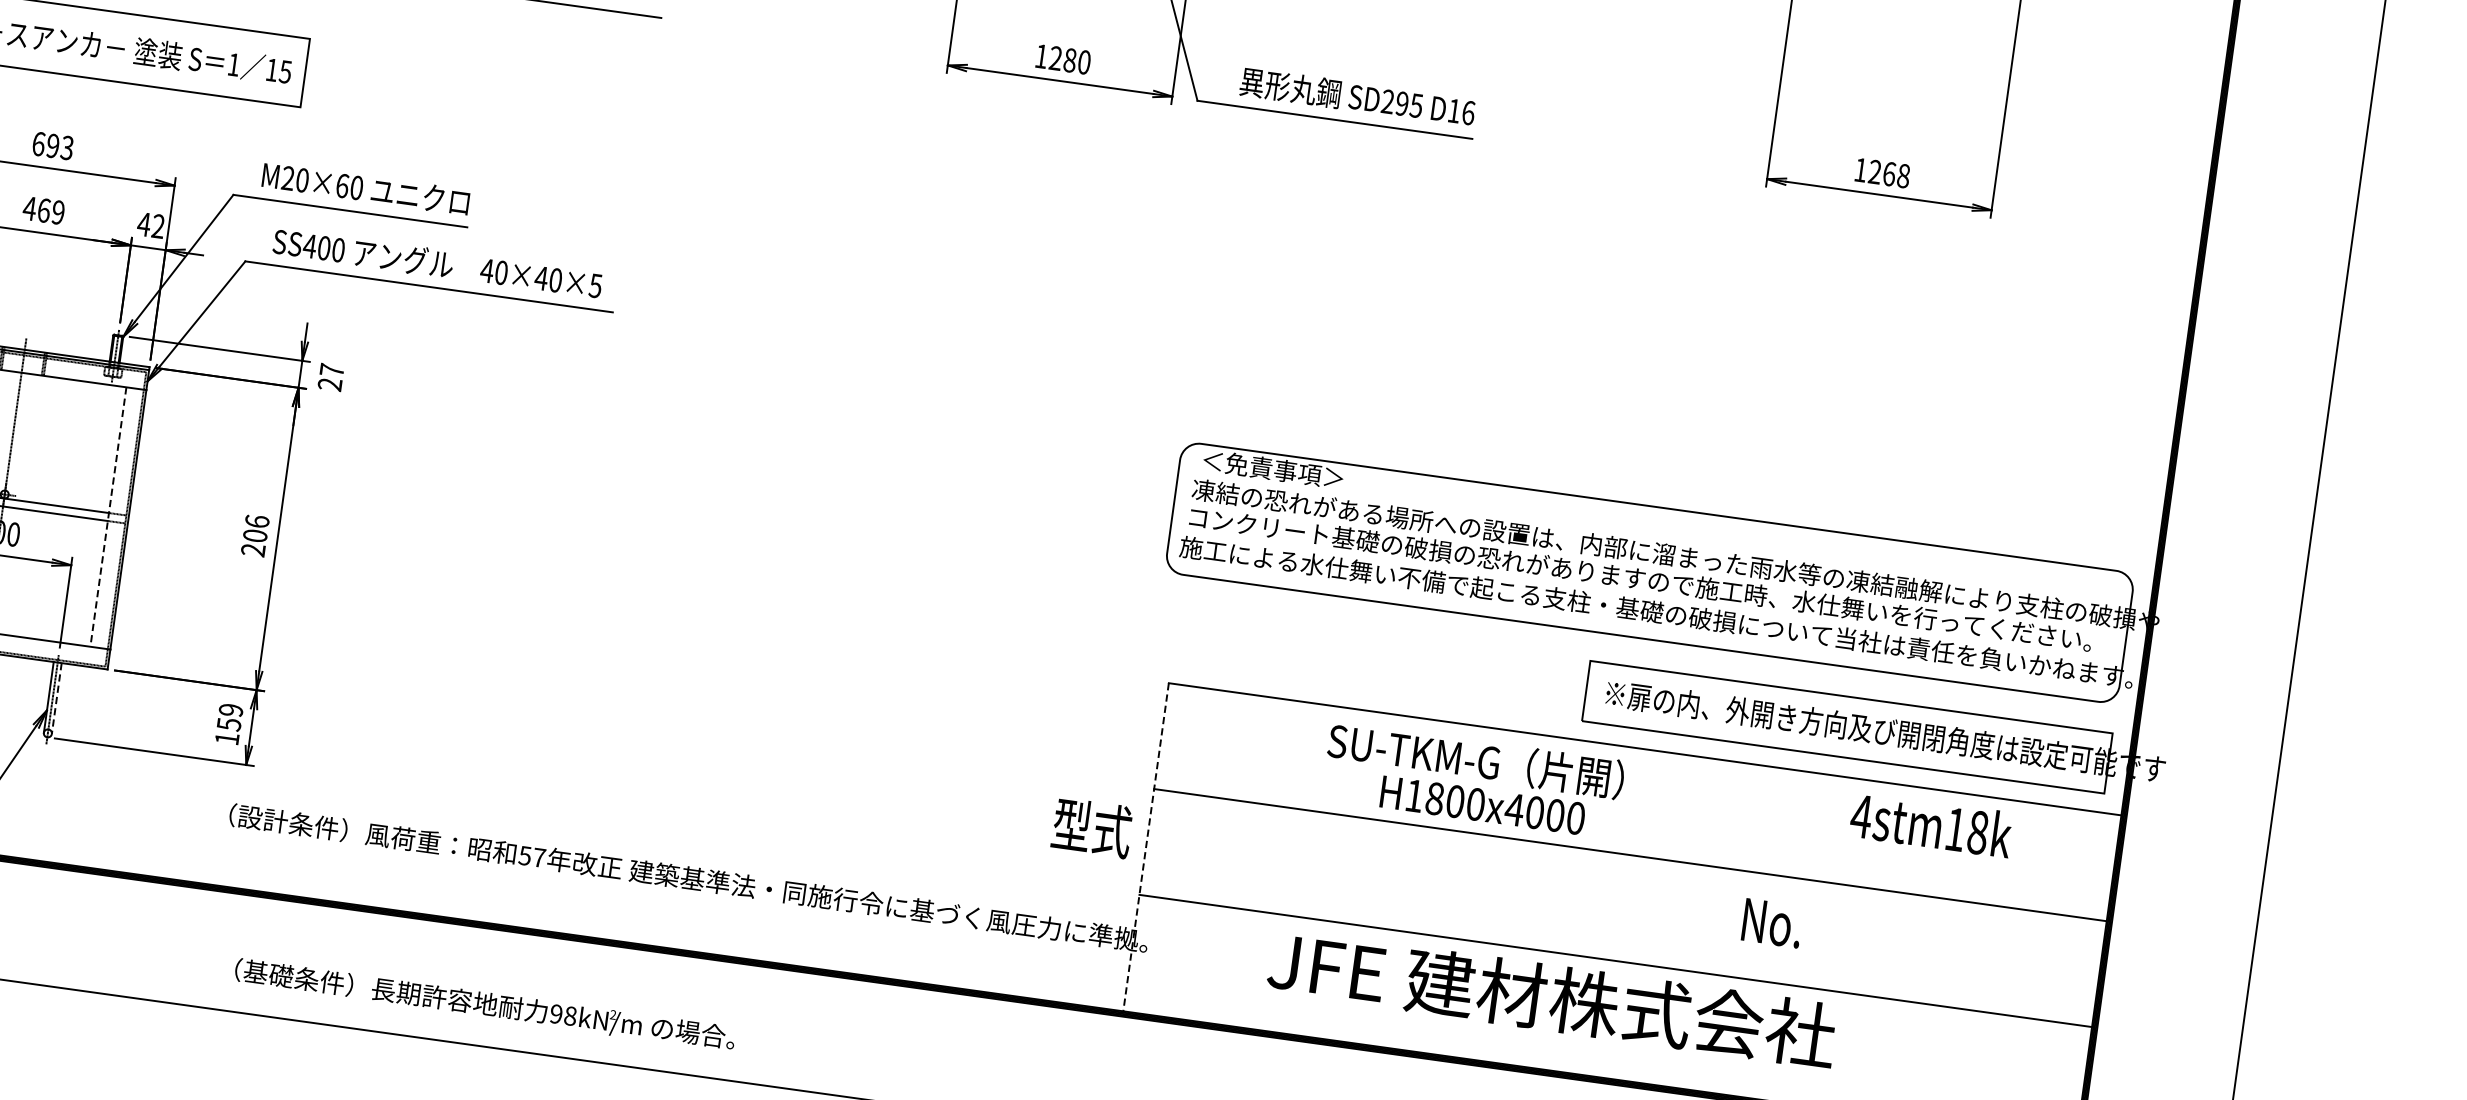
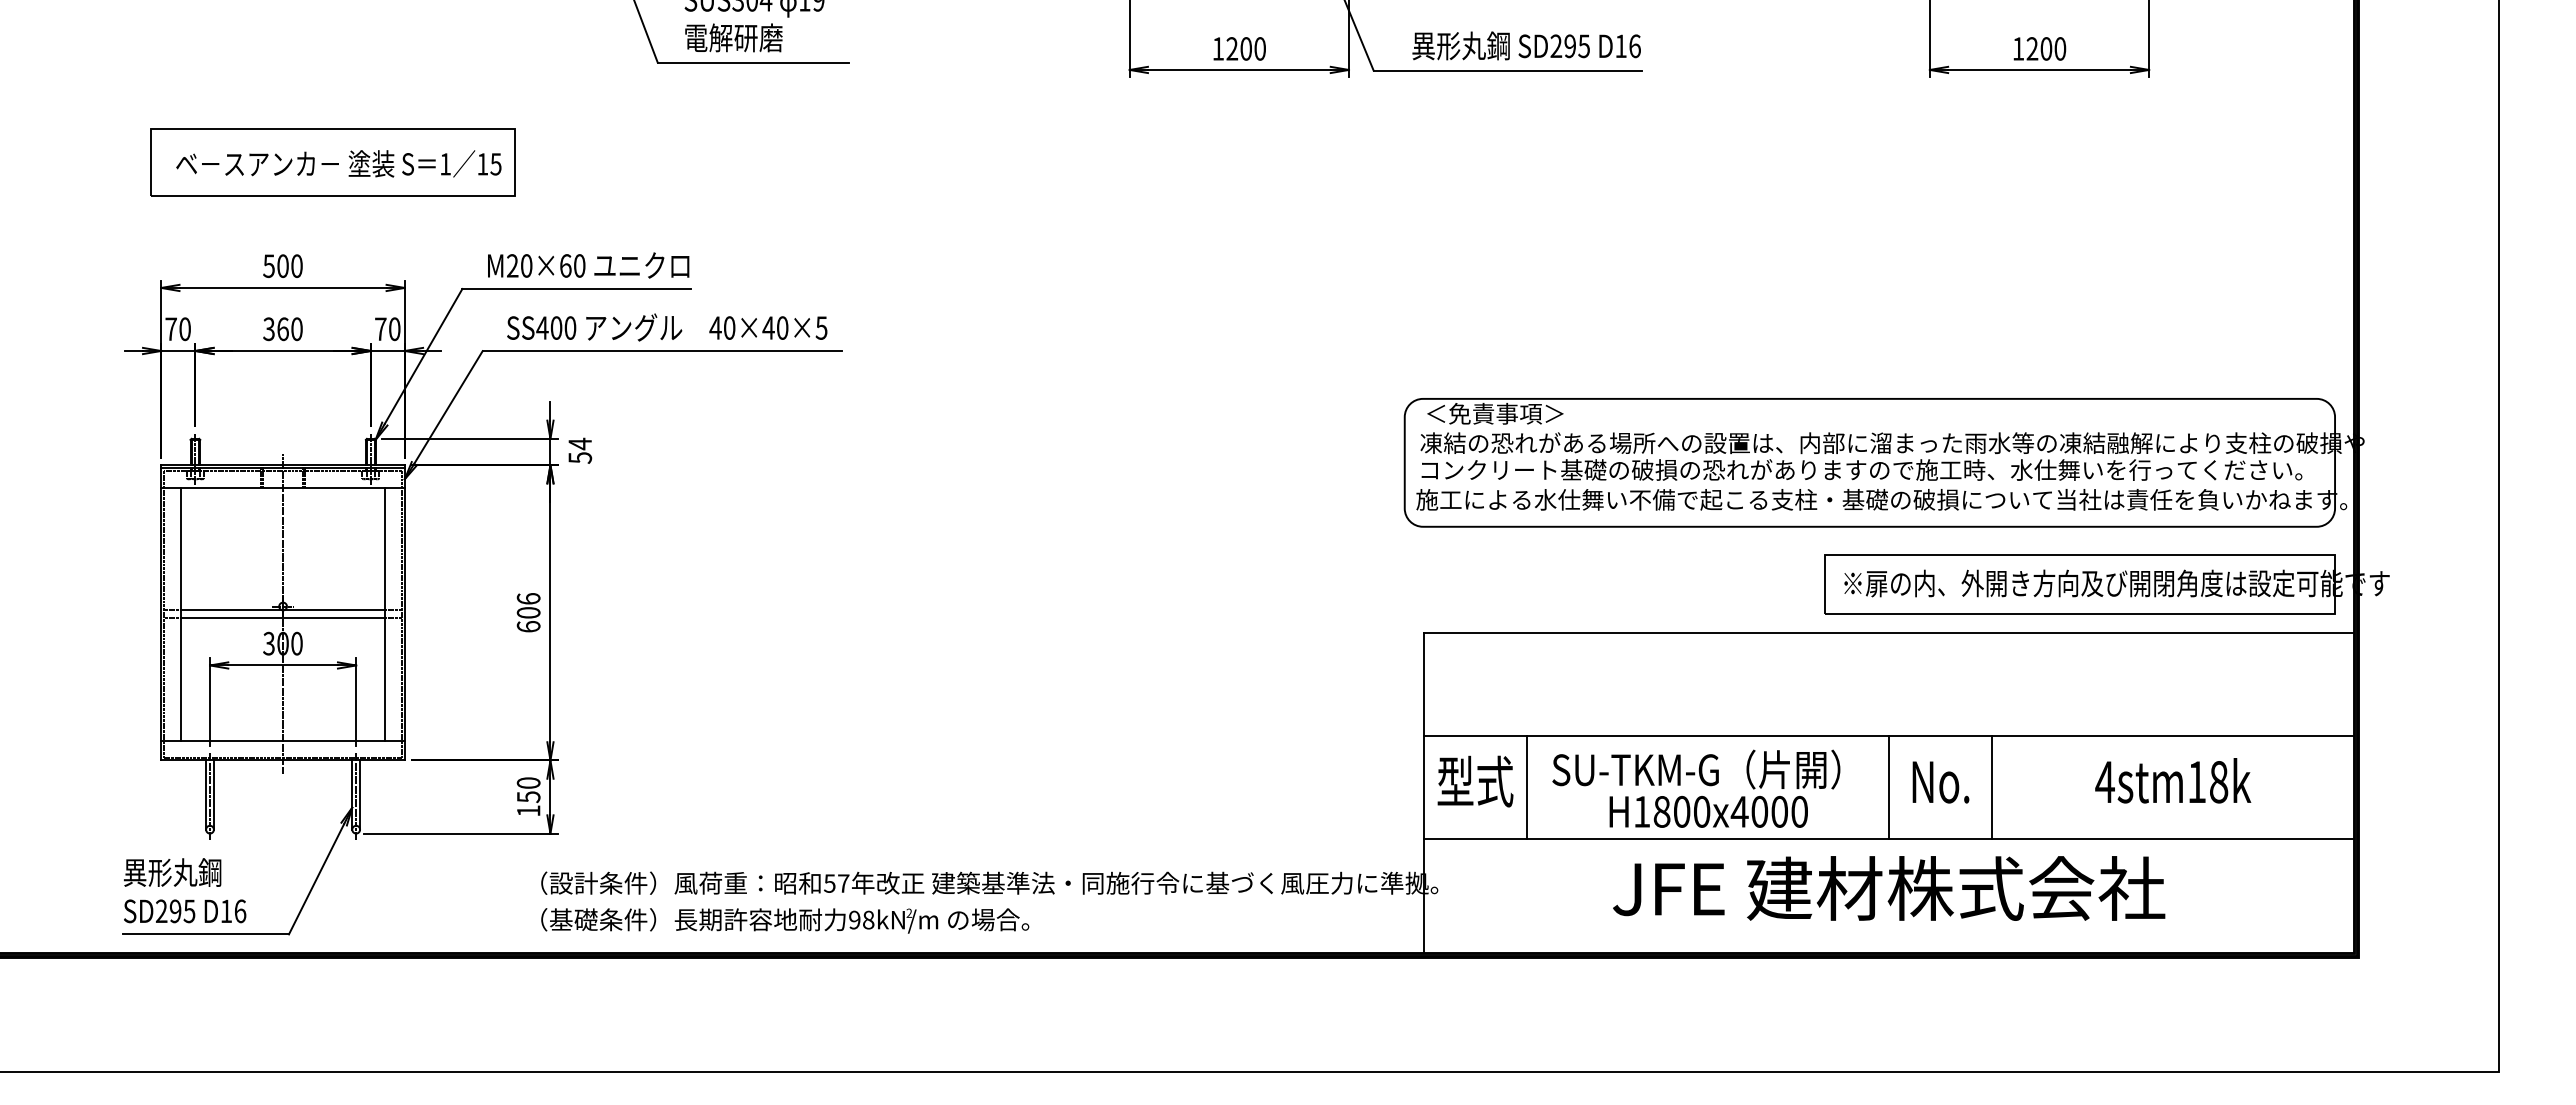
text: (1070, 61) -> (1246, 49), 1280 -> 1200
text: (52, 145) -> (282, 265), 693 -> 500
text: (1896, 174) -> (2053, 48), 1268 -> 1200
text: (43, 210) -> (282, 329), 469 -> 360
text: (151, 225) -> (387, 329), 42 -> 70
text: (331, 377) -> (580, 450), 27 -> 54
line: (108, 517) -> (385, 614), dashed -> solid
text: (253, 549) -> (528, 626), 206 -> 606
line: (57, 699) -> (360, 795), dashed -> solid
text: (231, 709) -> (528, 782), 159 -> 150
text: (1473, 779) -> (1696, 788), moved
text: (1931, 824) -> (2173, 780), moved
text: (1092, 828) -> (1475, 781), moved
line: (1145, 847) -> (1423, 793), dashed -> solid
line: (1253, 856) -> (1527, 787), added
line: (1622, 907) -> (1888, 787), added
line: (1729, 922) -> (1992, 787), added
text: (1771, 923) -> (1940, 782), moved
text: (1552, 998) -> (1889, 888), moved
text: (485, 1004) -> (785, 920), moved

